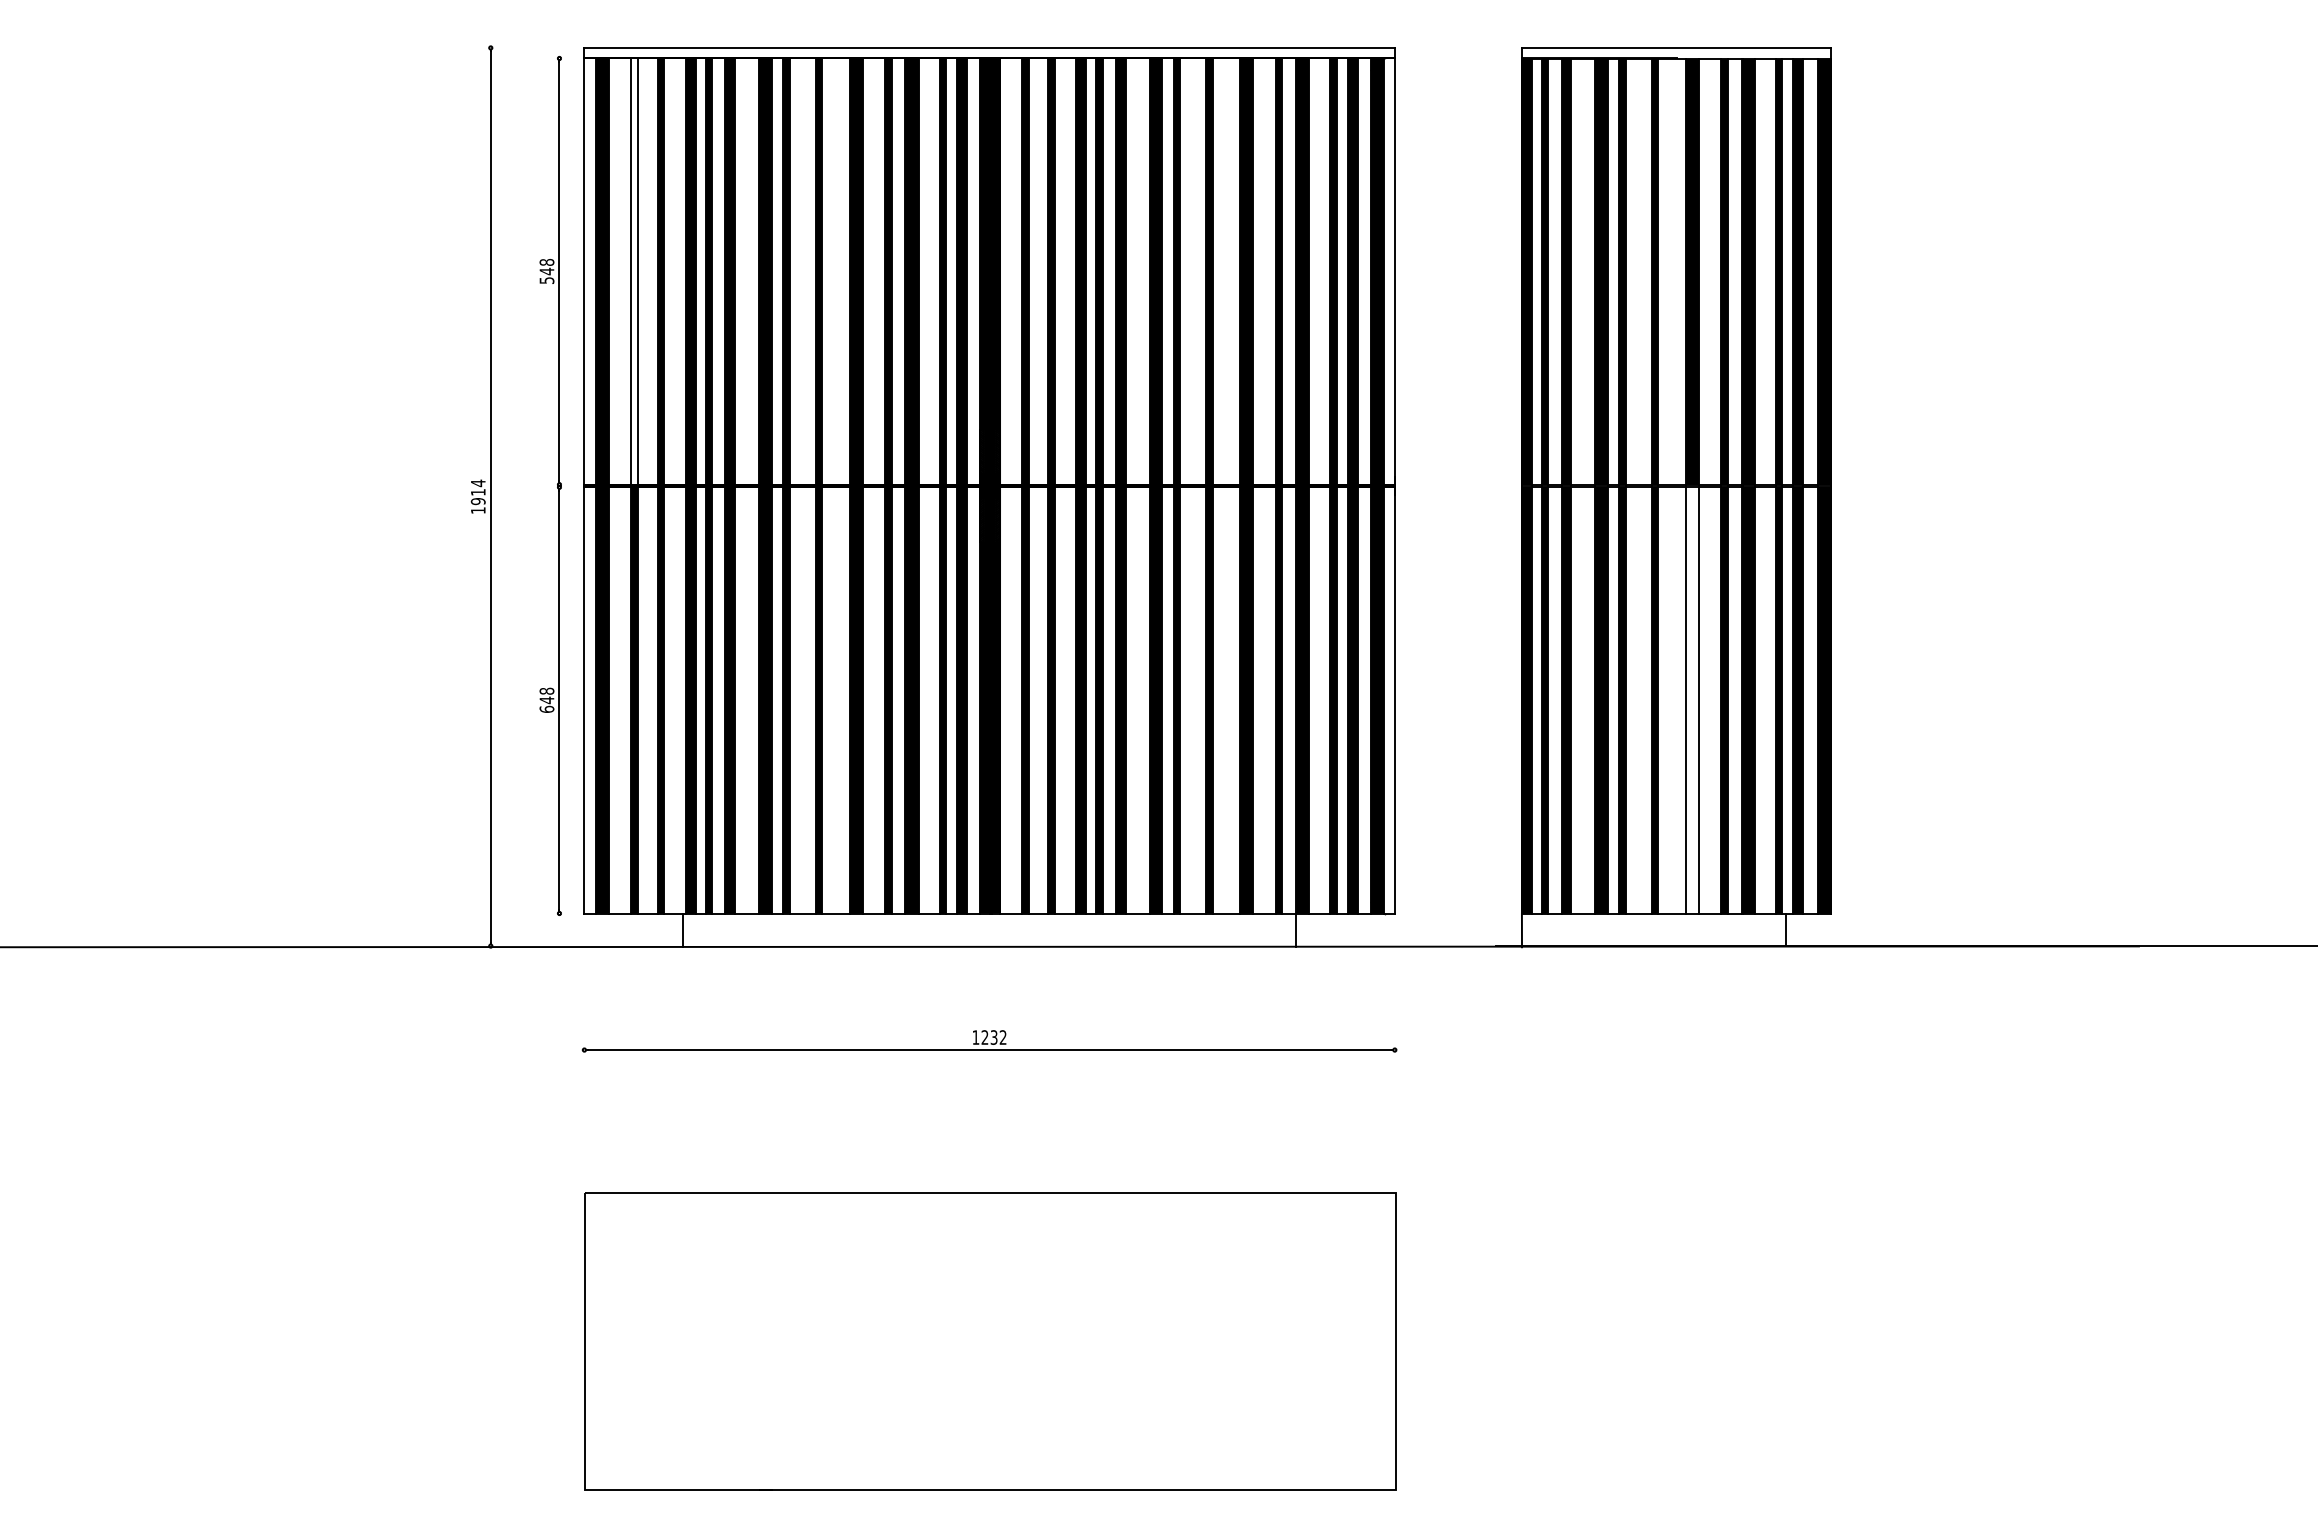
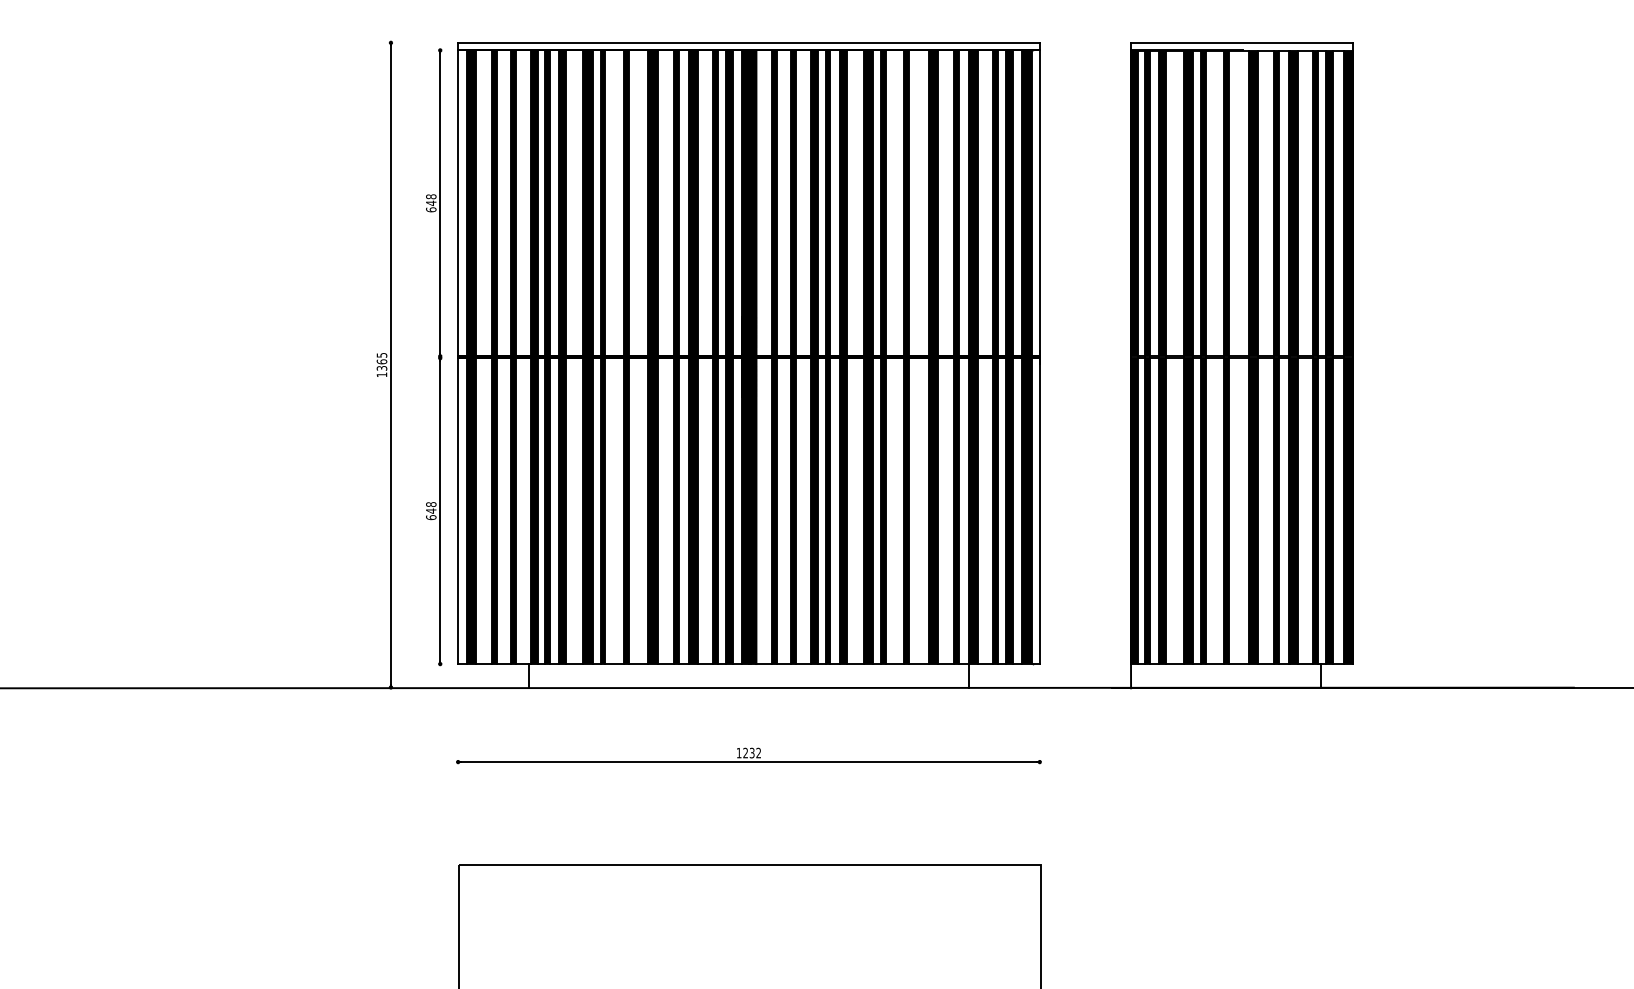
fill: (634, 271) -> (494, 203), added
text: (546, 280) -> (430, 209), 548 -> 648
text: (477, 492) -> (381, 361), 1914 -> 1365
fill: (1691, 700) -> (1252, 511), added

